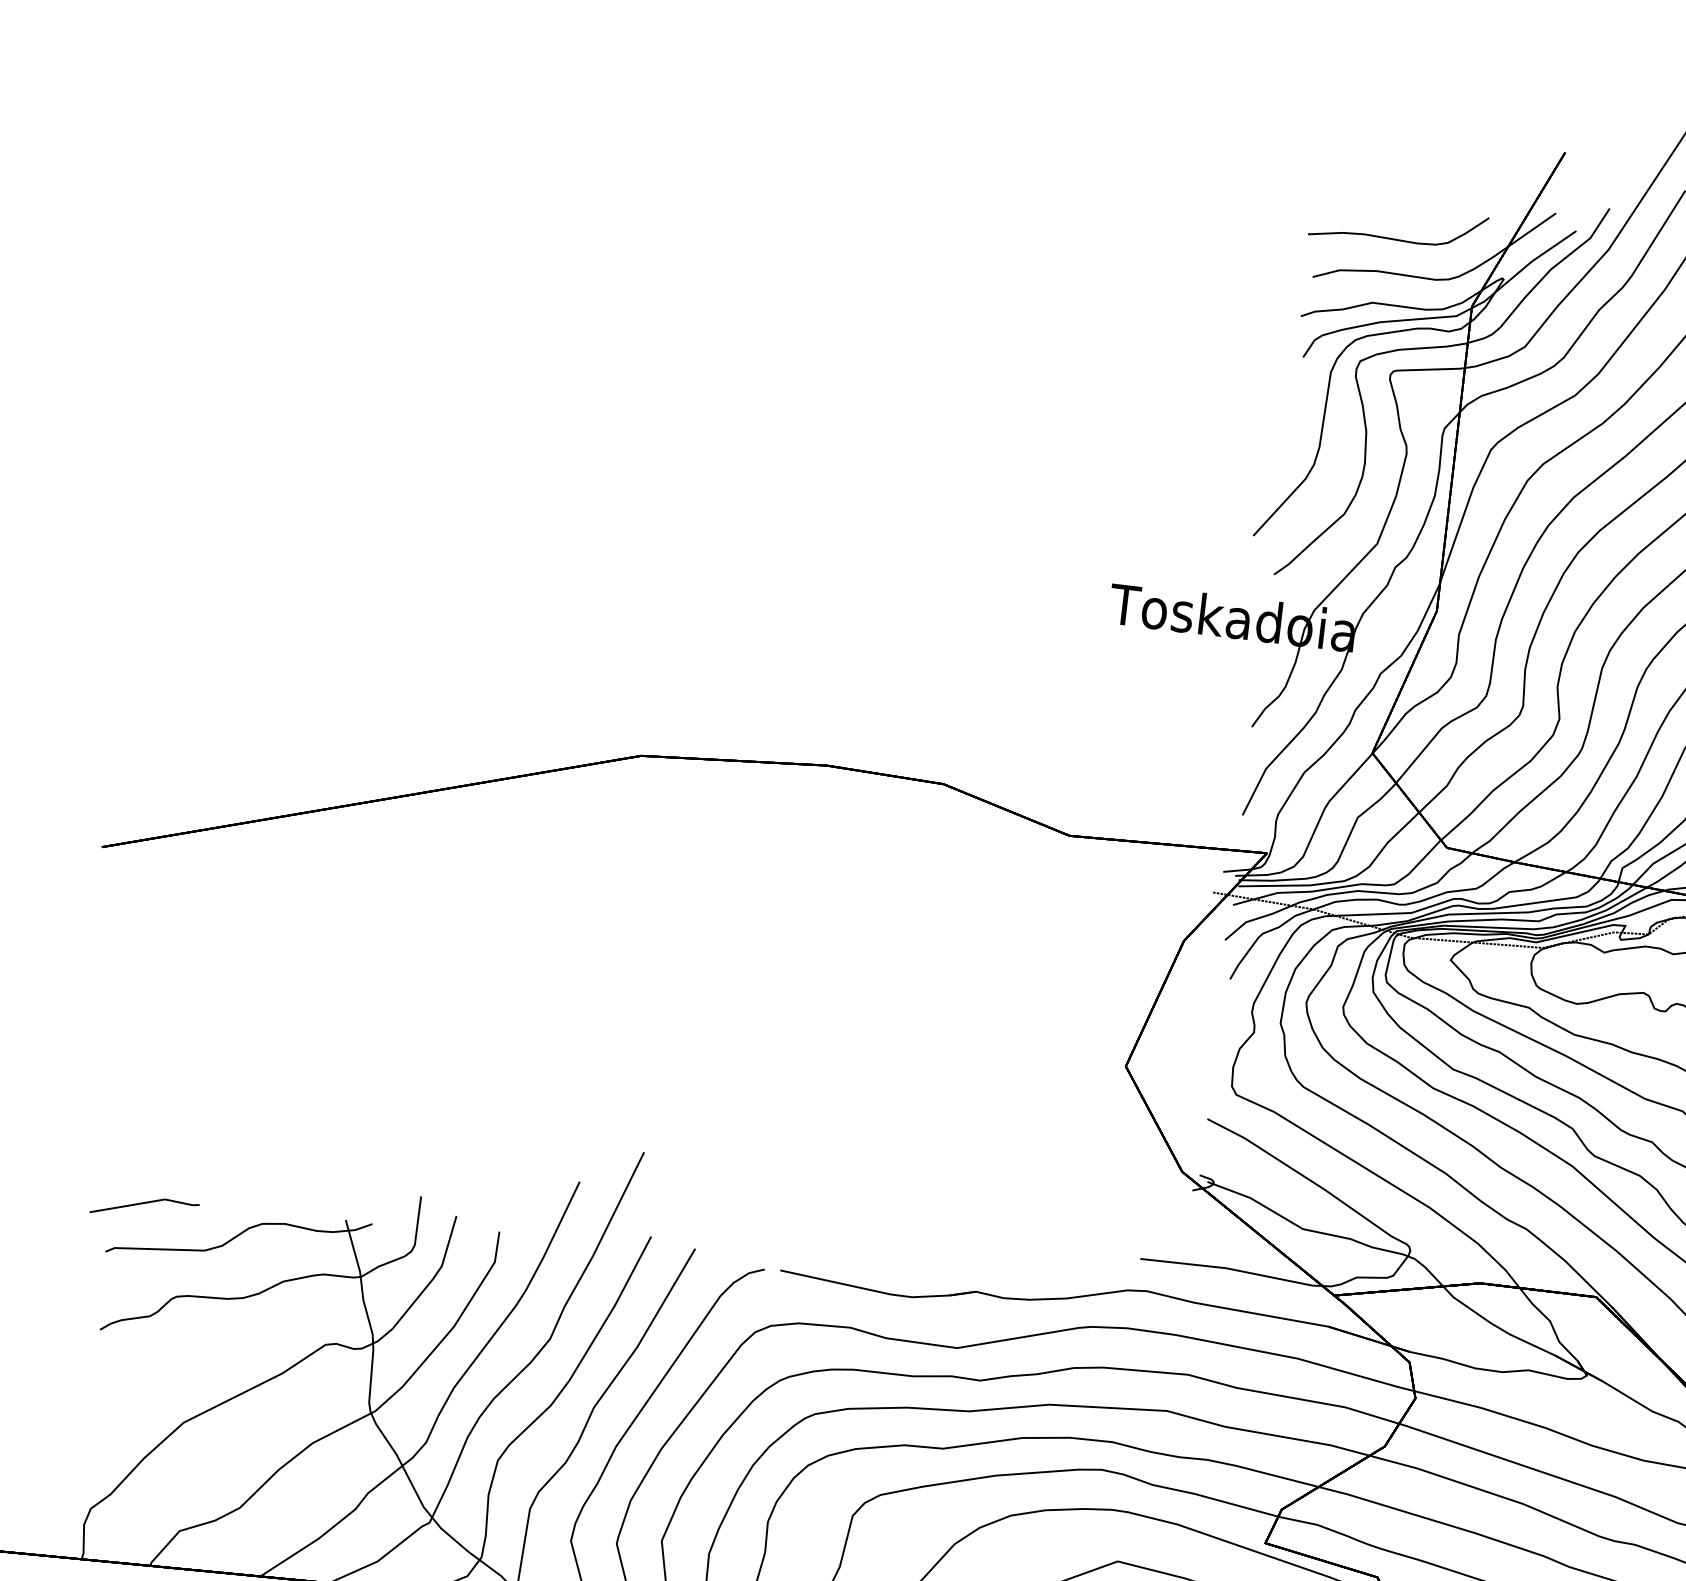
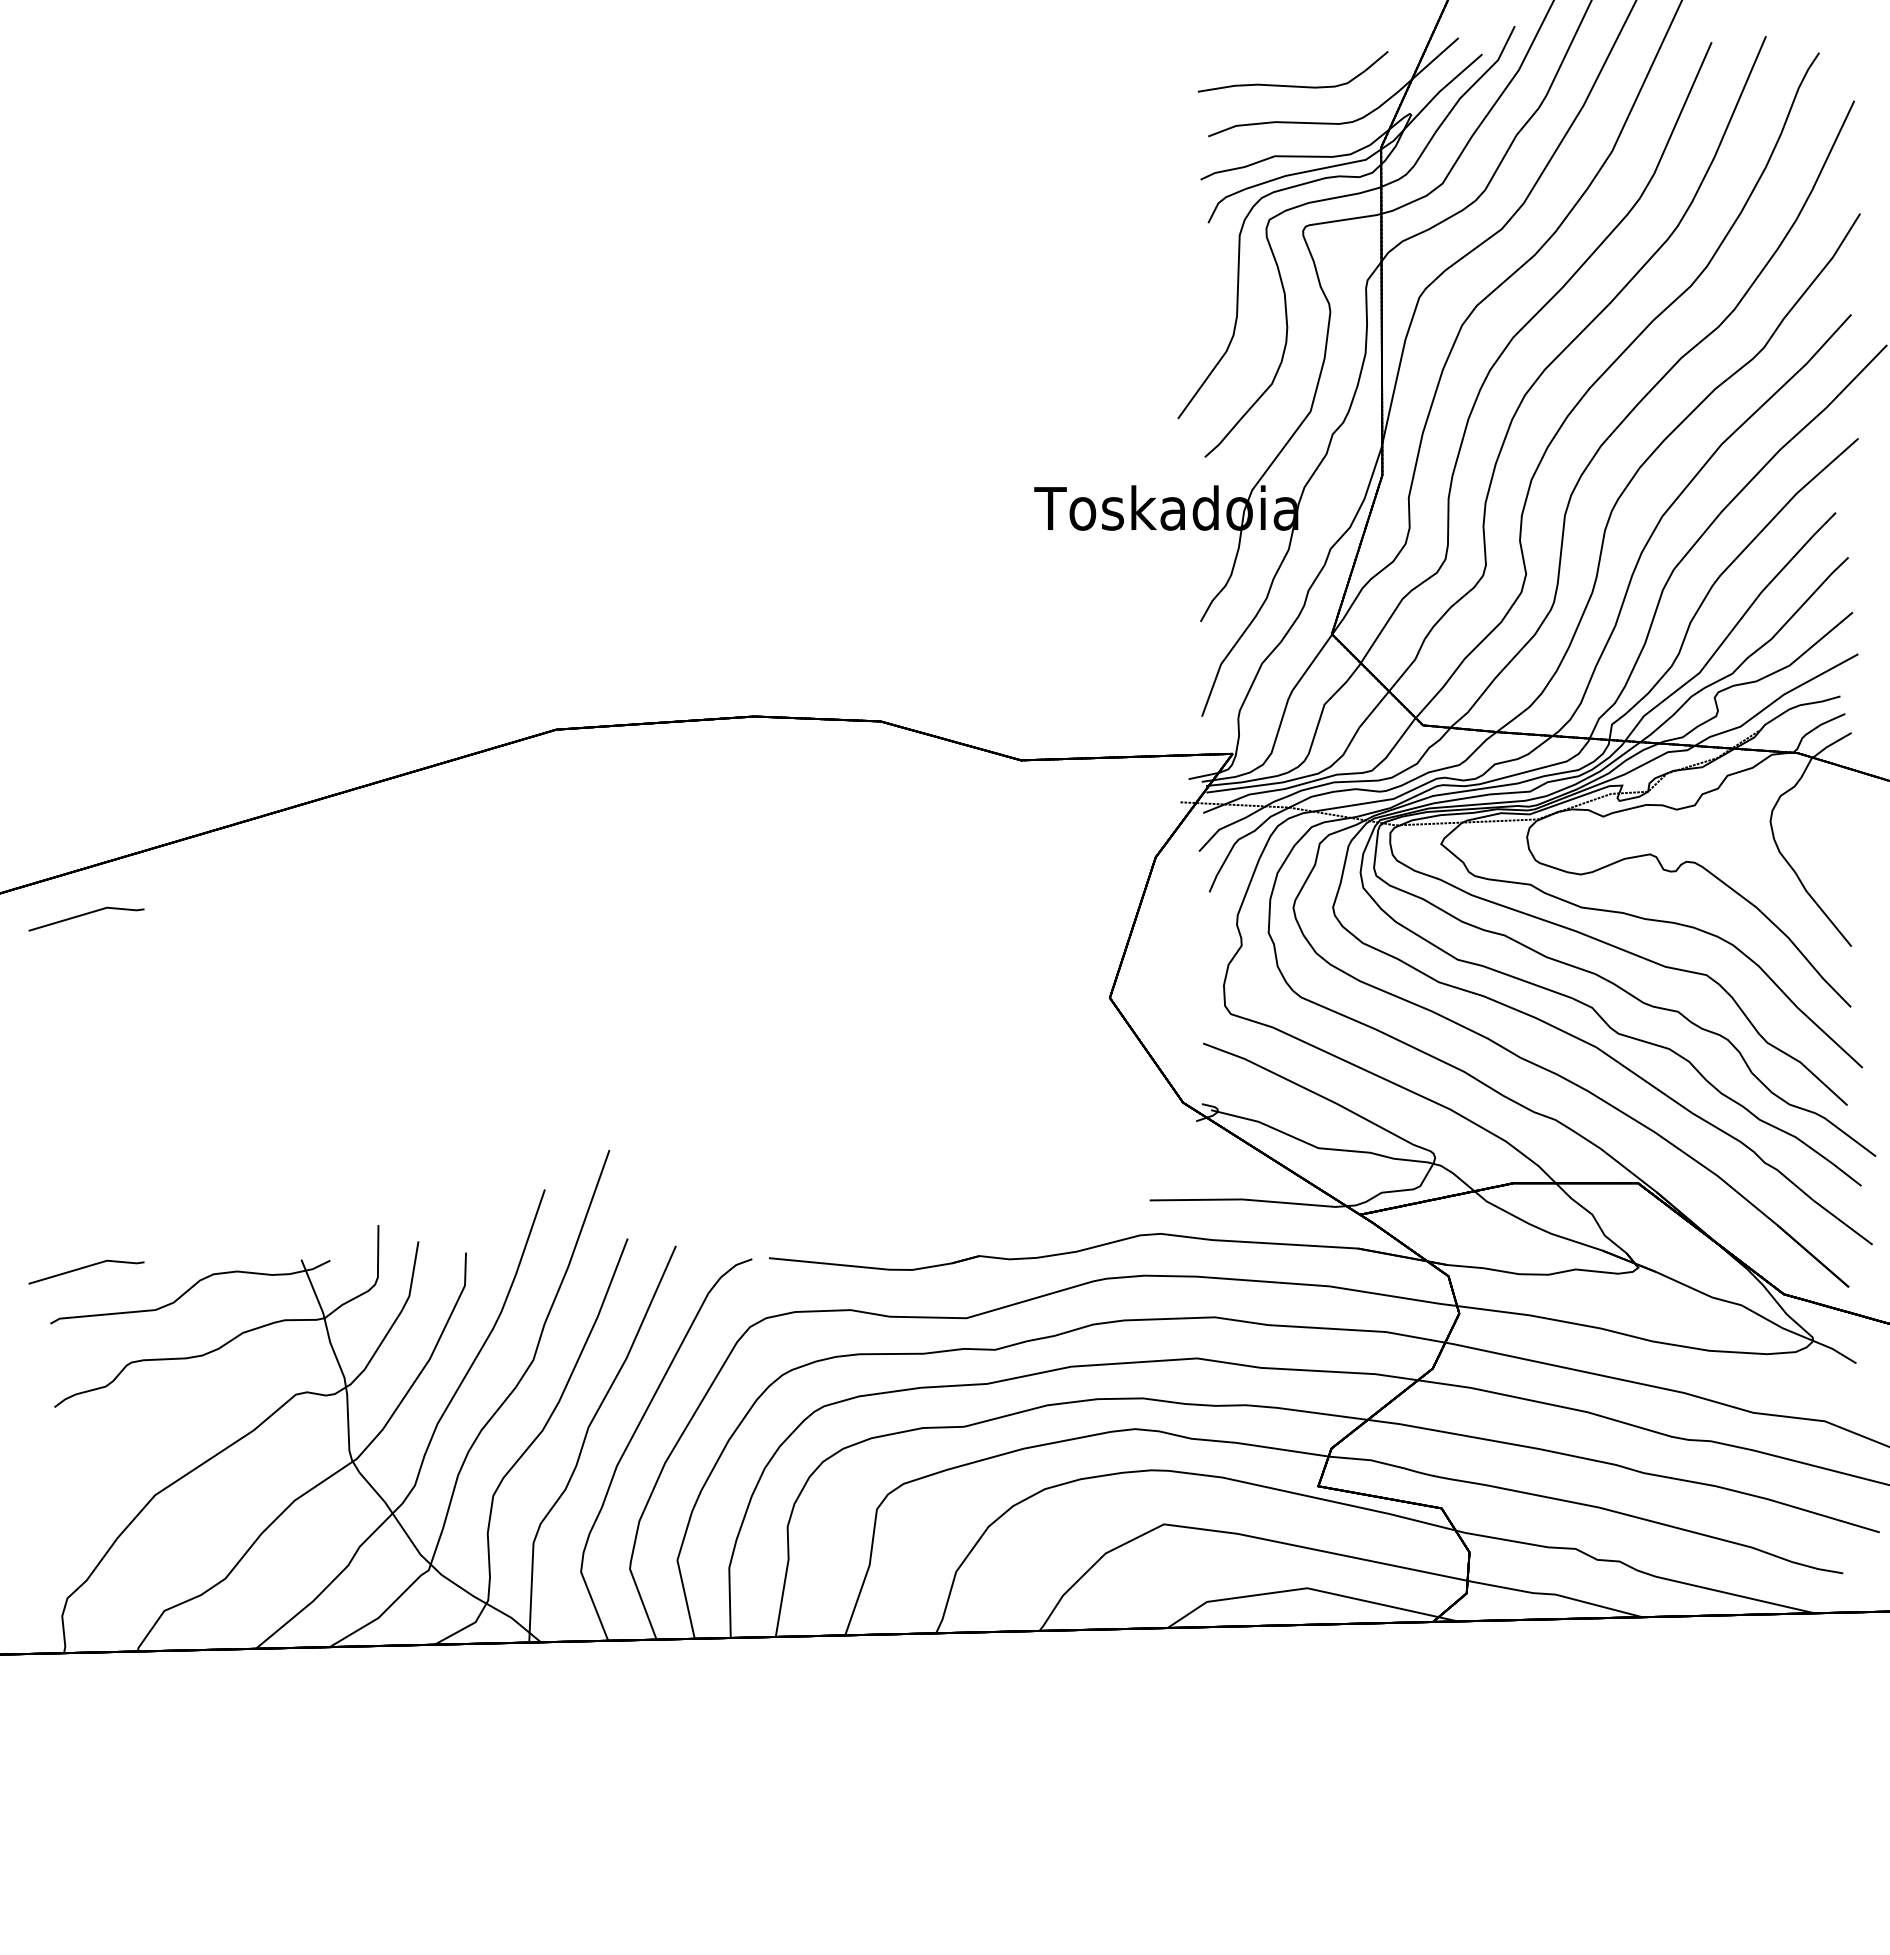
part: (183, 879) -> (86, 918), added

